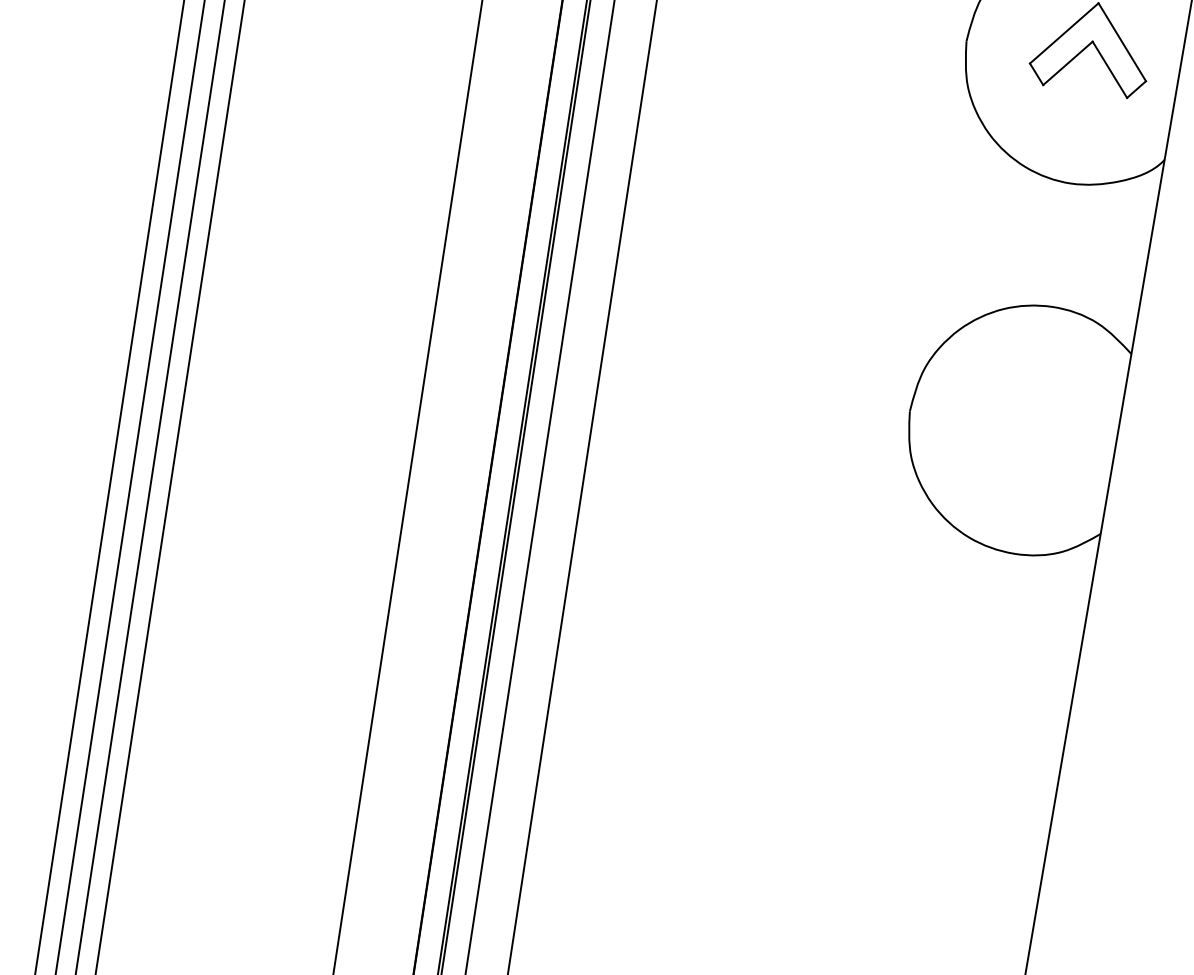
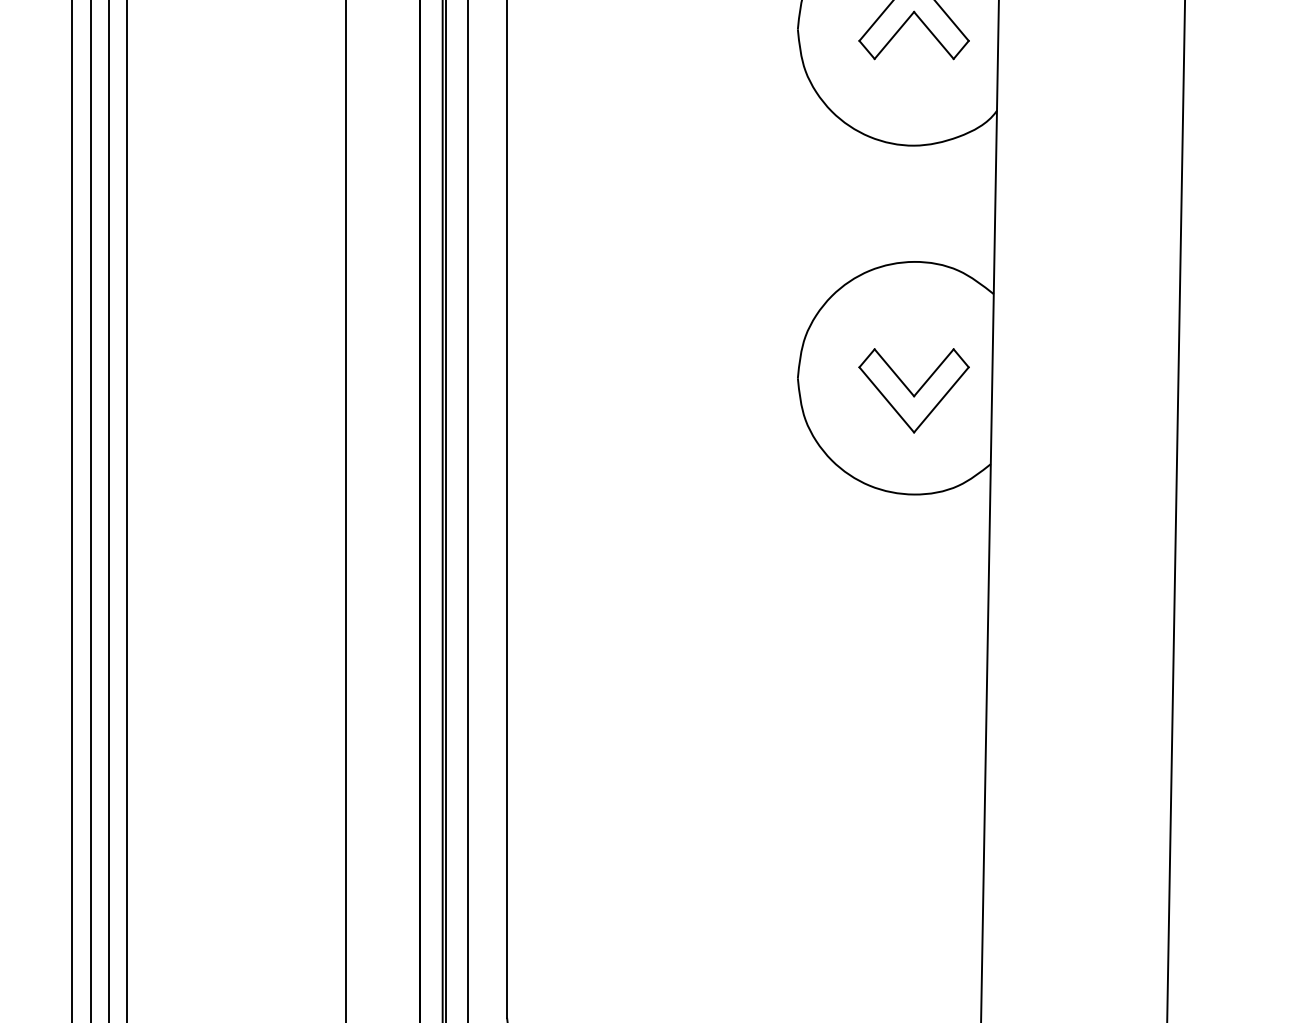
part: (1030, 443) -> (913, 390), added

